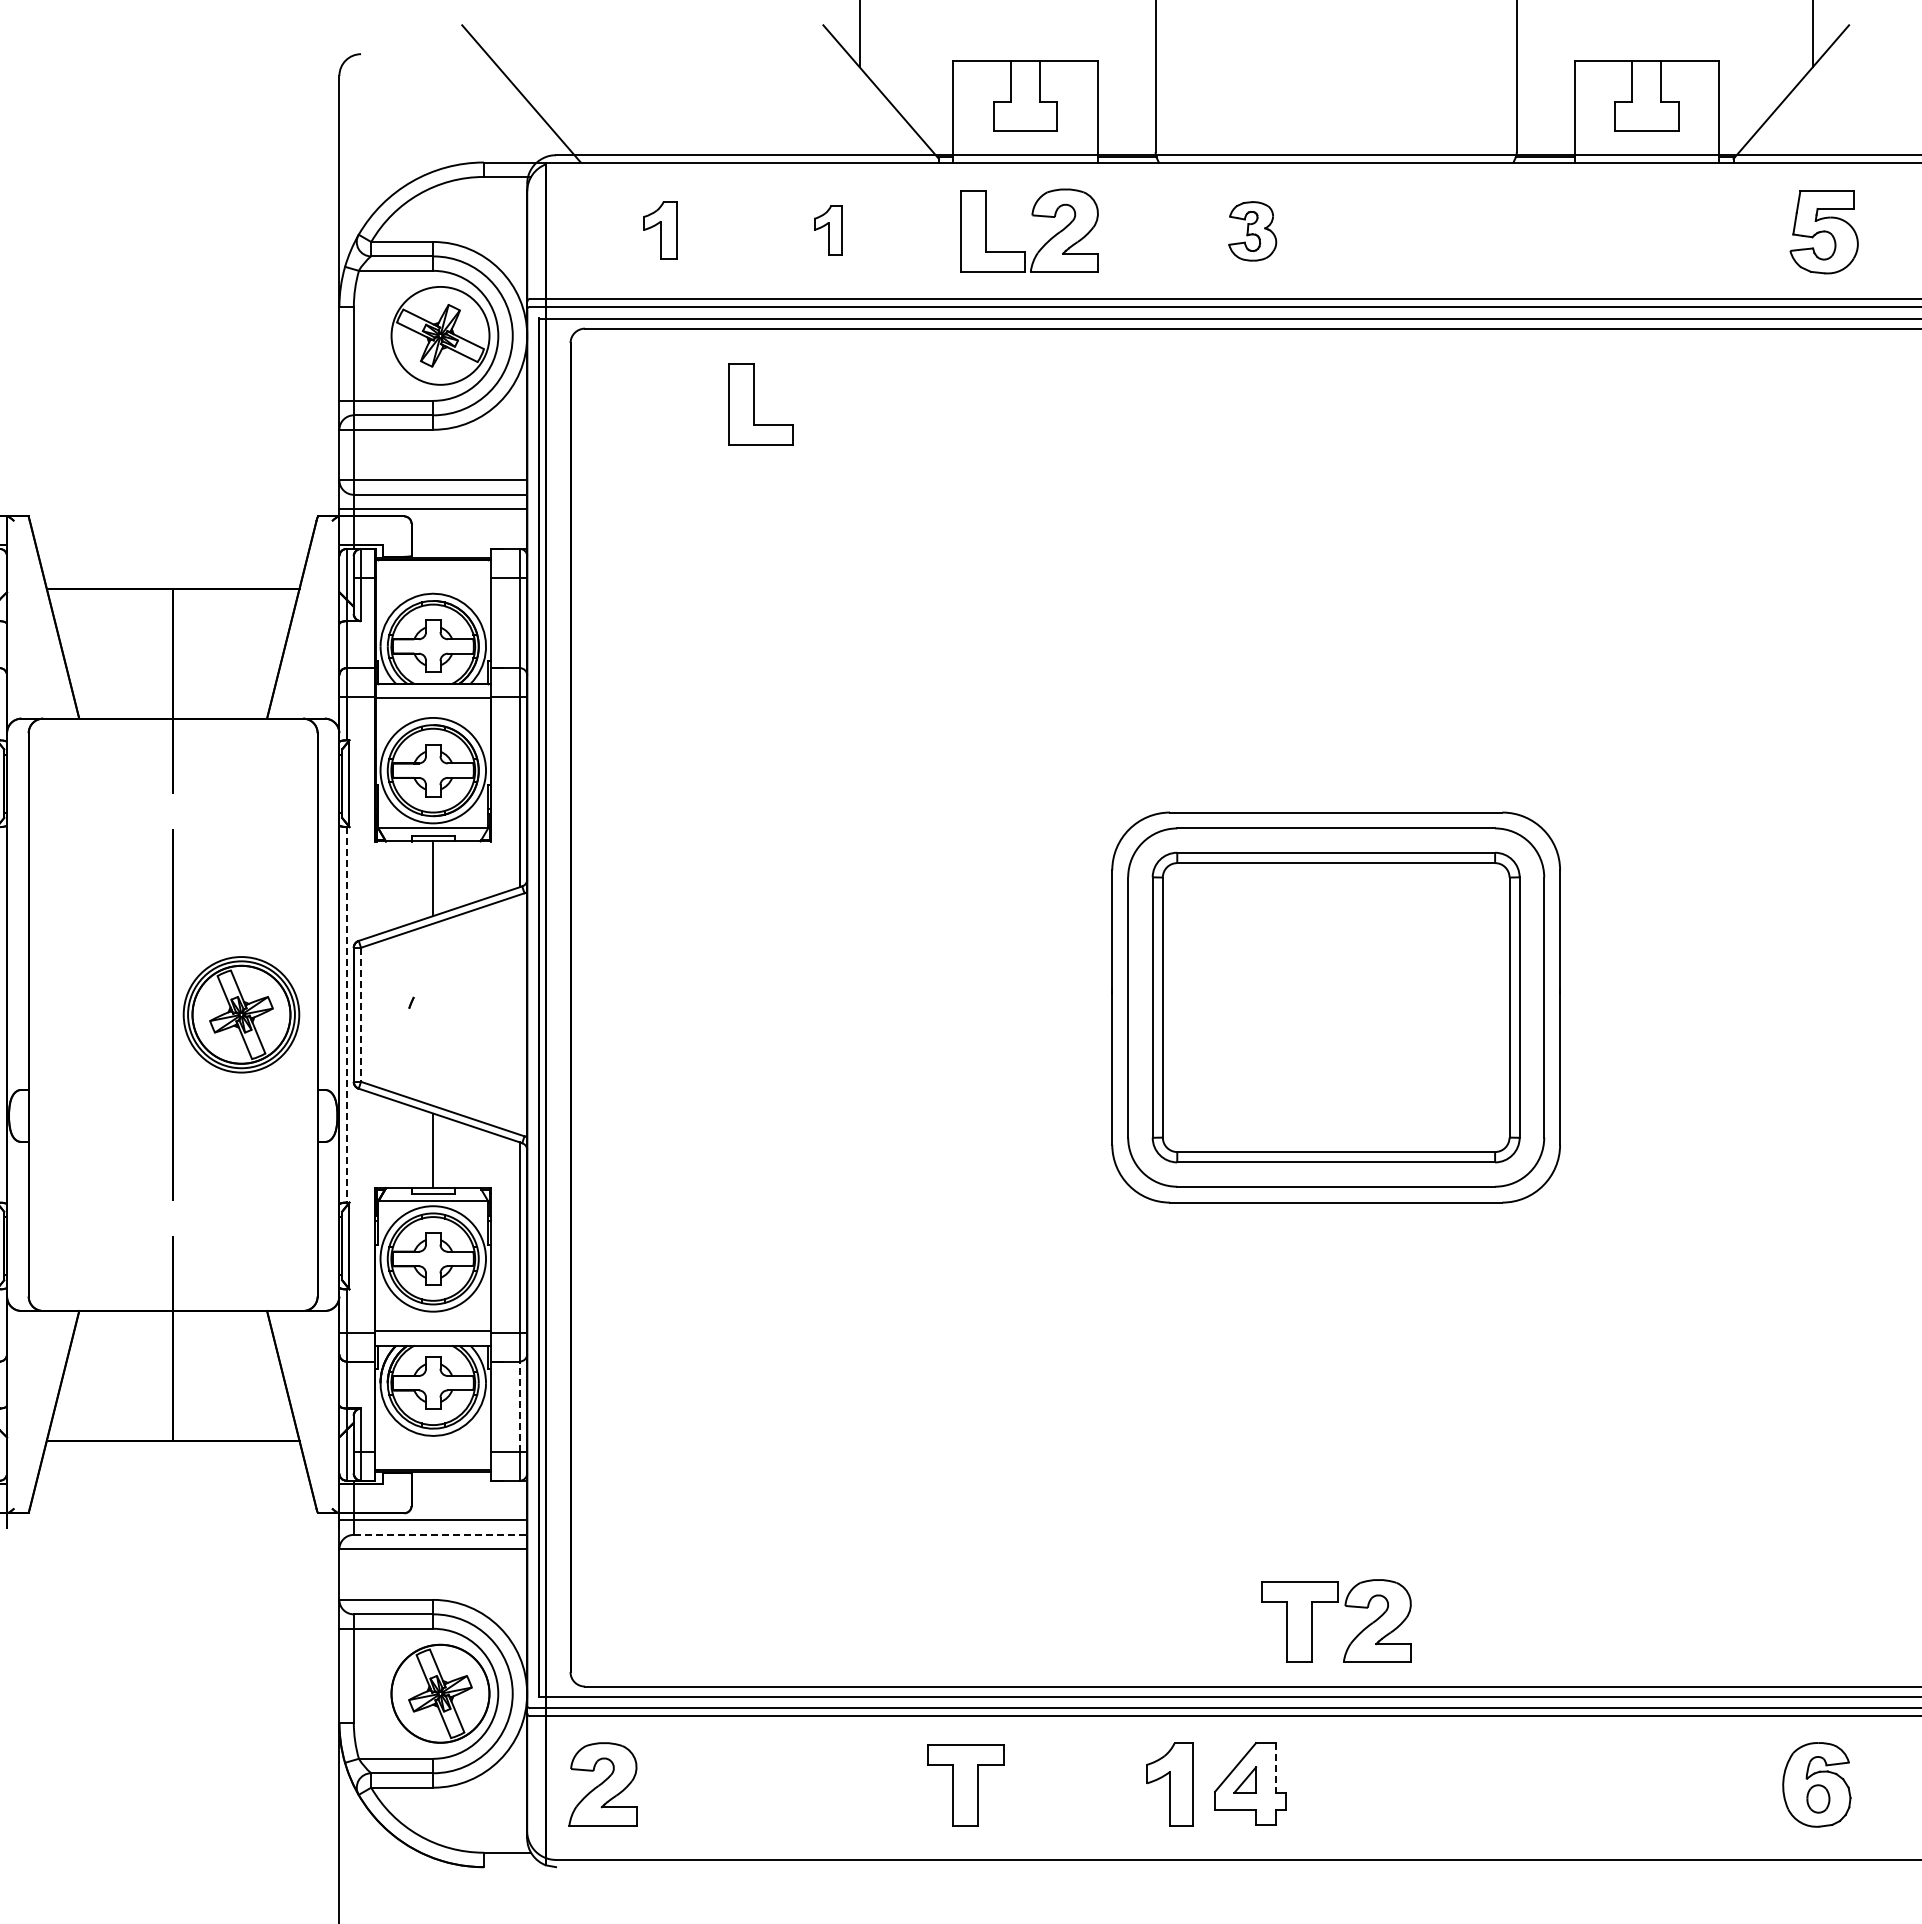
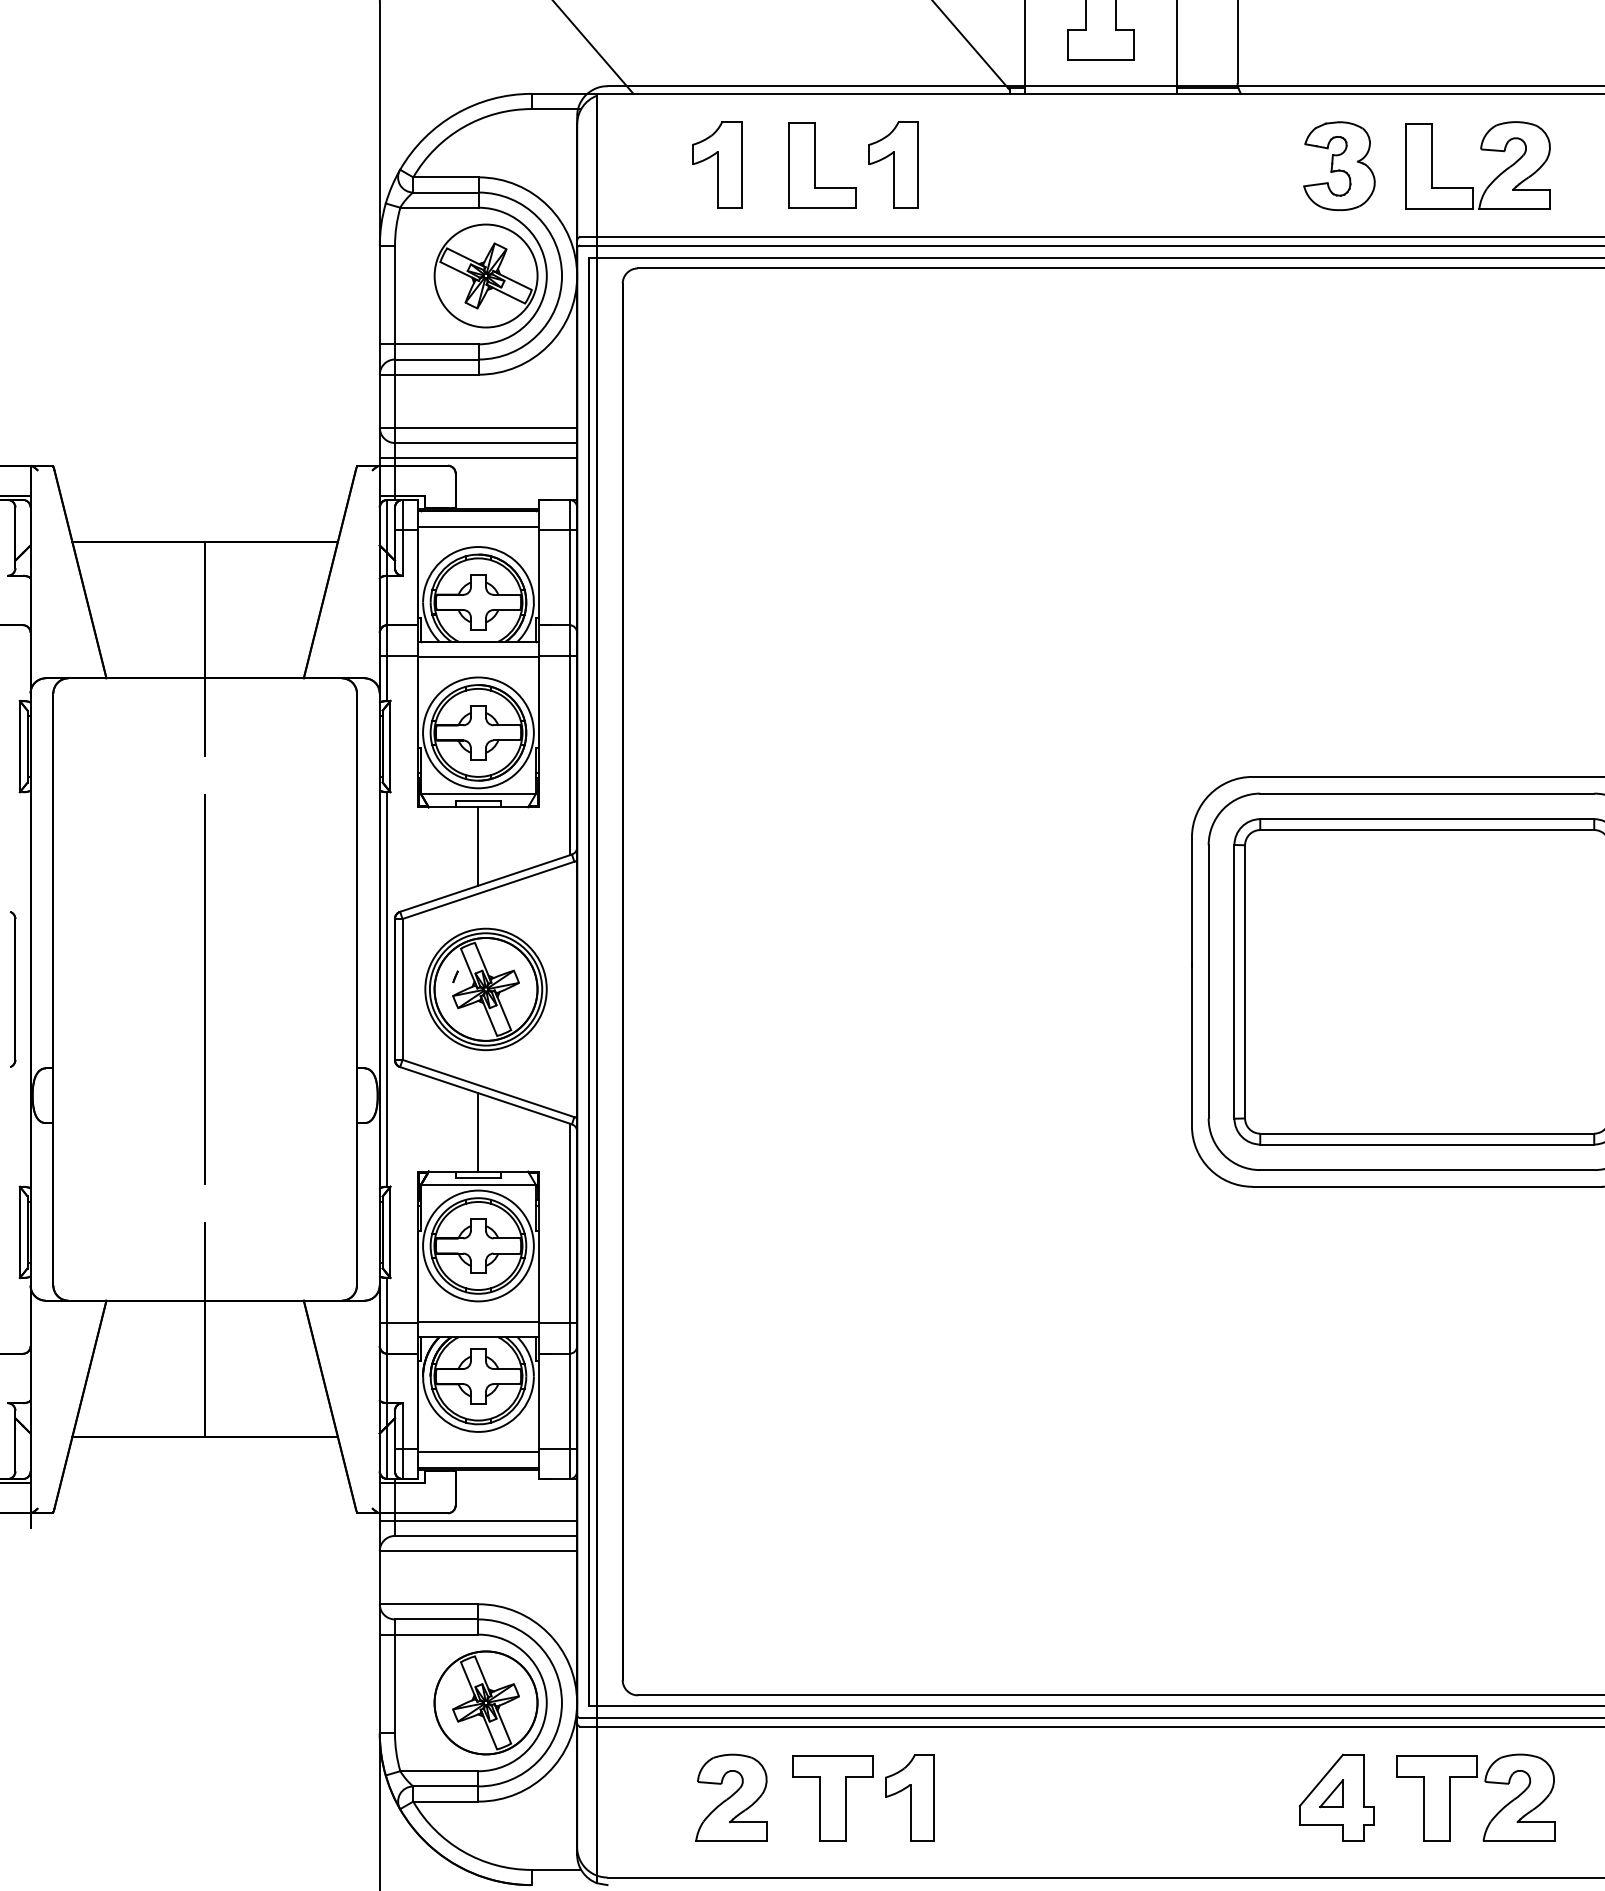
part: (1032, 216) -> (1481, 150), moved
part: (660, 230) -> (717, 165), size x1.43
part: (828, 230) -> (893, 165), size x1.67
part: (1252, 231) -> (1339, 166), size x1.43
part: (760, 404) -> (822, 166), moved
line: (433, 574) -> (478, 526), added
part: (241, 1014) -> (486, 989), moved
line: (346, 1014) -> (387, 989), dashed -> solid
line: (361, 1015) -> (403, 990), dashed -> solid
line: (519, 1406) -> (569, 1401), dashed -> solid
line: (433, 1455) -> (478, 1452), added
line: (440, 1534) -> (486, 1535), dashed -> solid
part: (1345, 1606) -> (1485, 1782), moved
line: (1275, 1768) -> (1363, 1781), dashed -> solid
part: (602, 1784) -> (730, 1798), moved
part: (1169, 1784) -> (909, 1798), moved
part: (965, 1785) -> (832, 1799), moved

